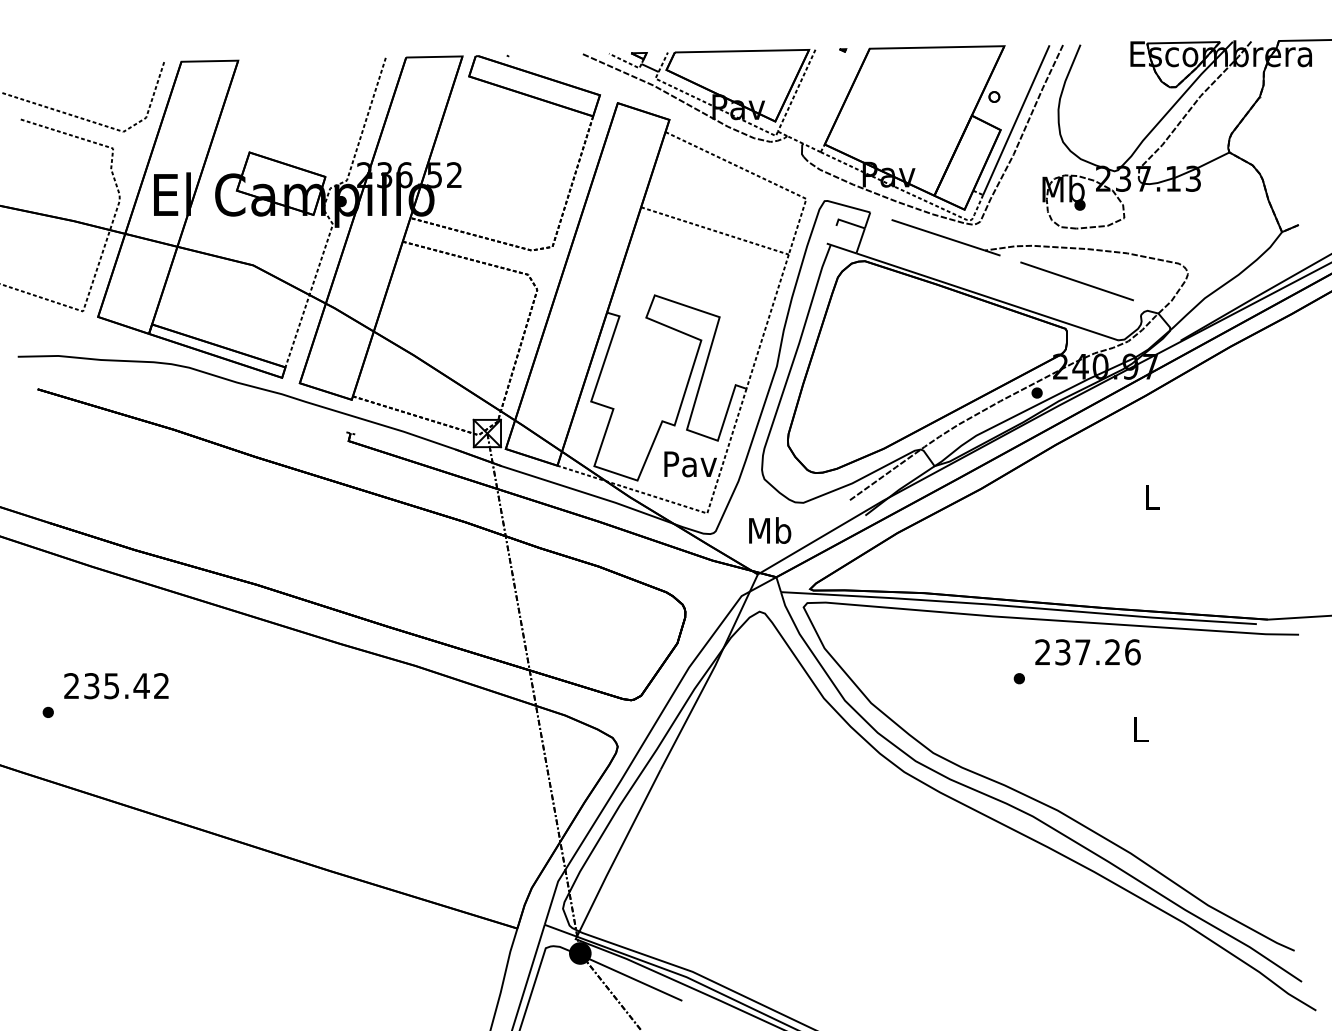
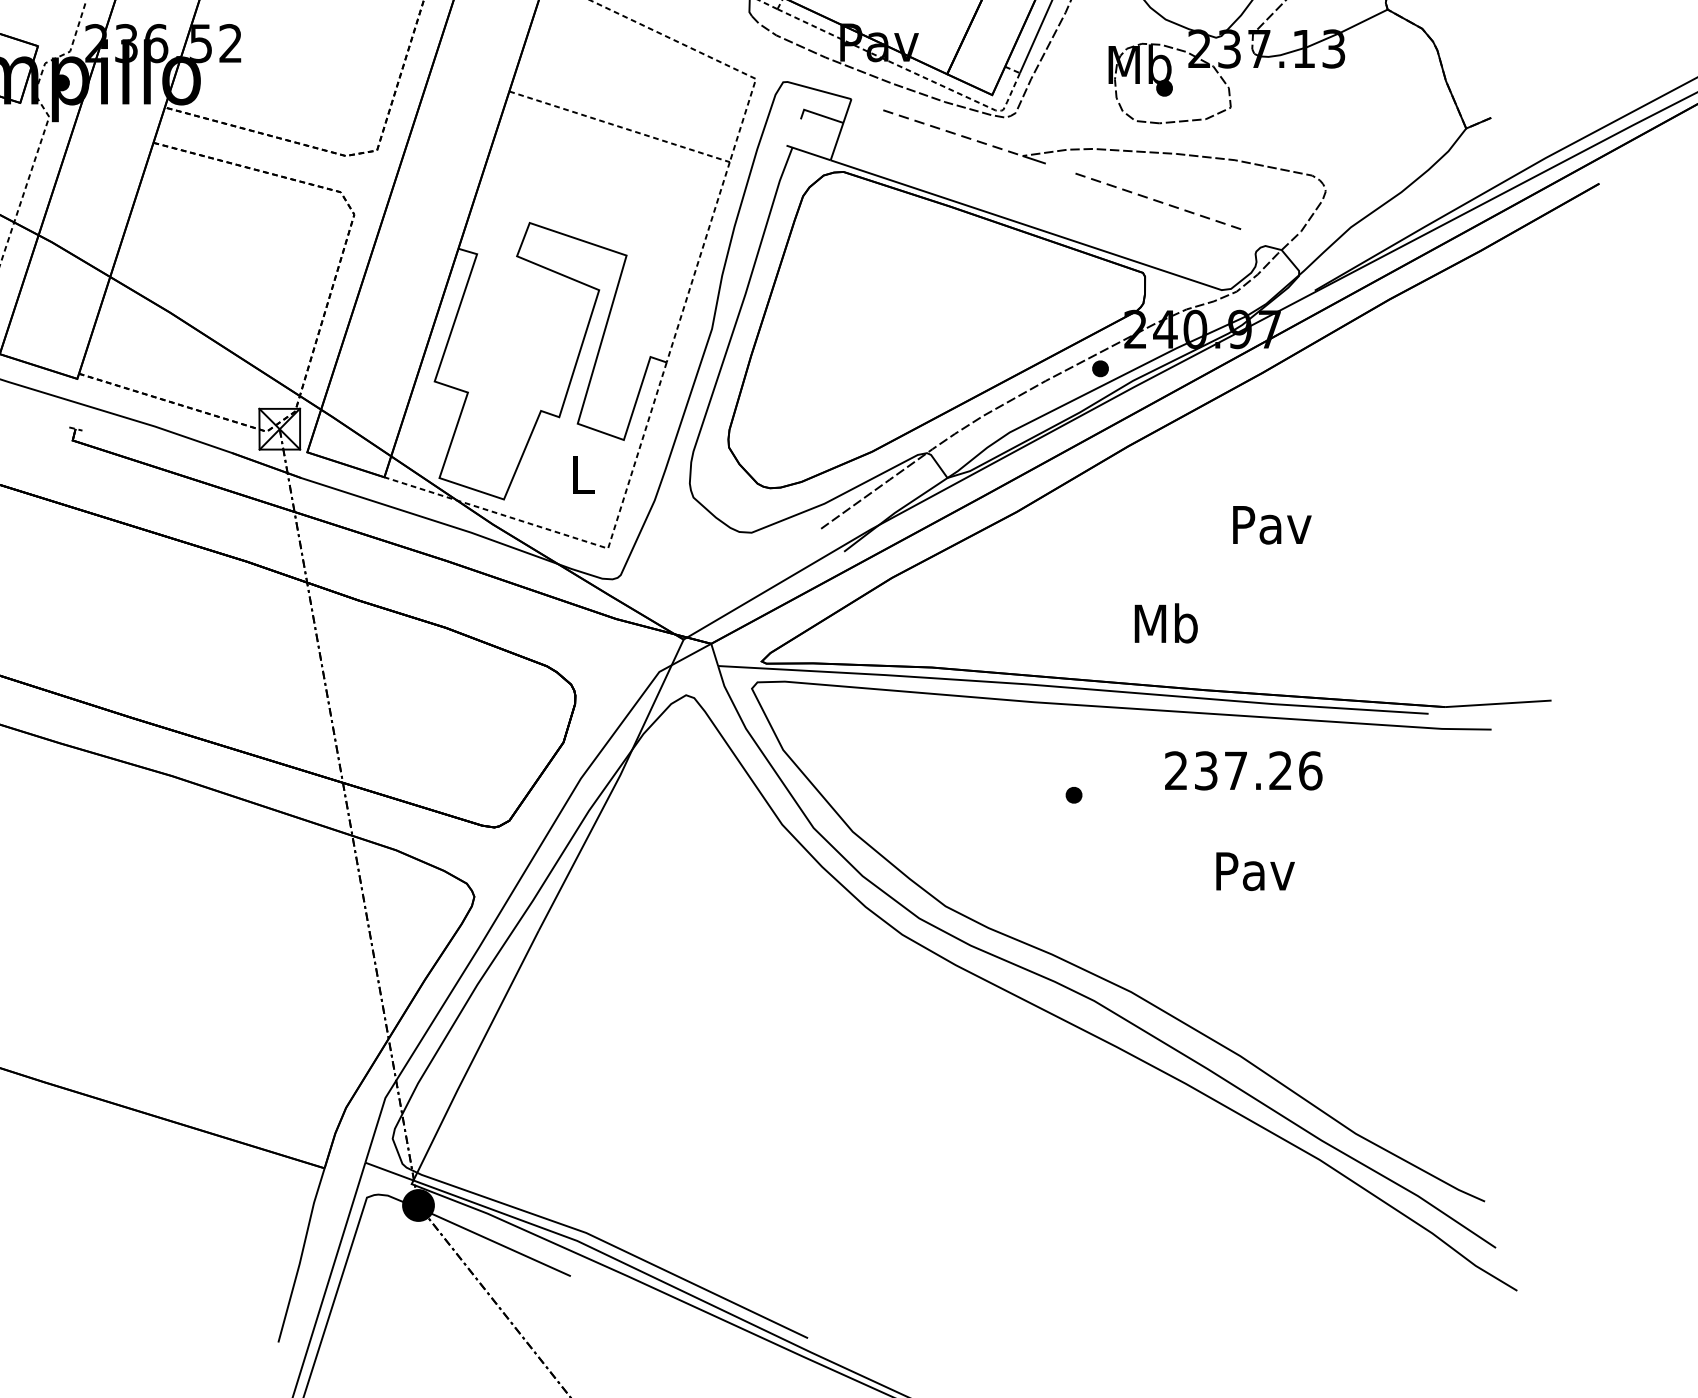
line: (938, 235) -> (953, 133), solid -> dashed
line: (1077, 281) -> (1160, 202), solid -> dashed
text: (690, 464) -> (583, 475), Pav -> L
text: (1152, 497) -> (1272, 524), L -> Pav
text: (770, 530) -> (1166, 623), moved
text: (1087, 652) -> (1242, 771), moved
text: (1140, 729) -> (1254, 871), L -> Pav

